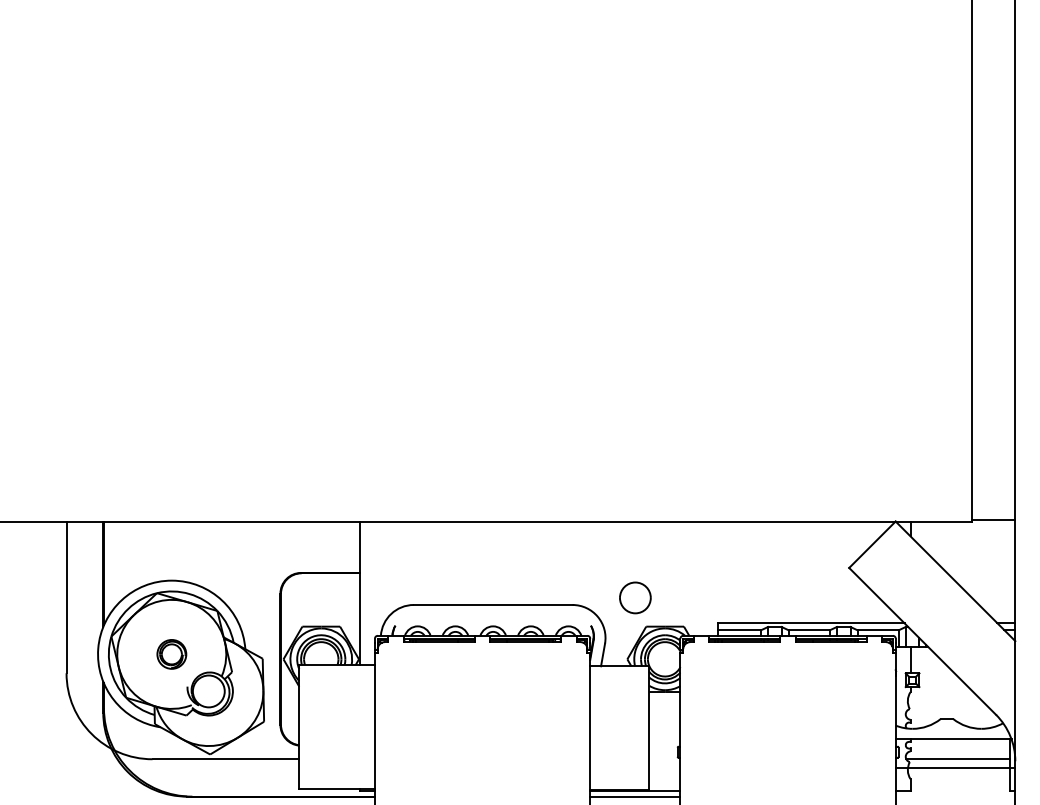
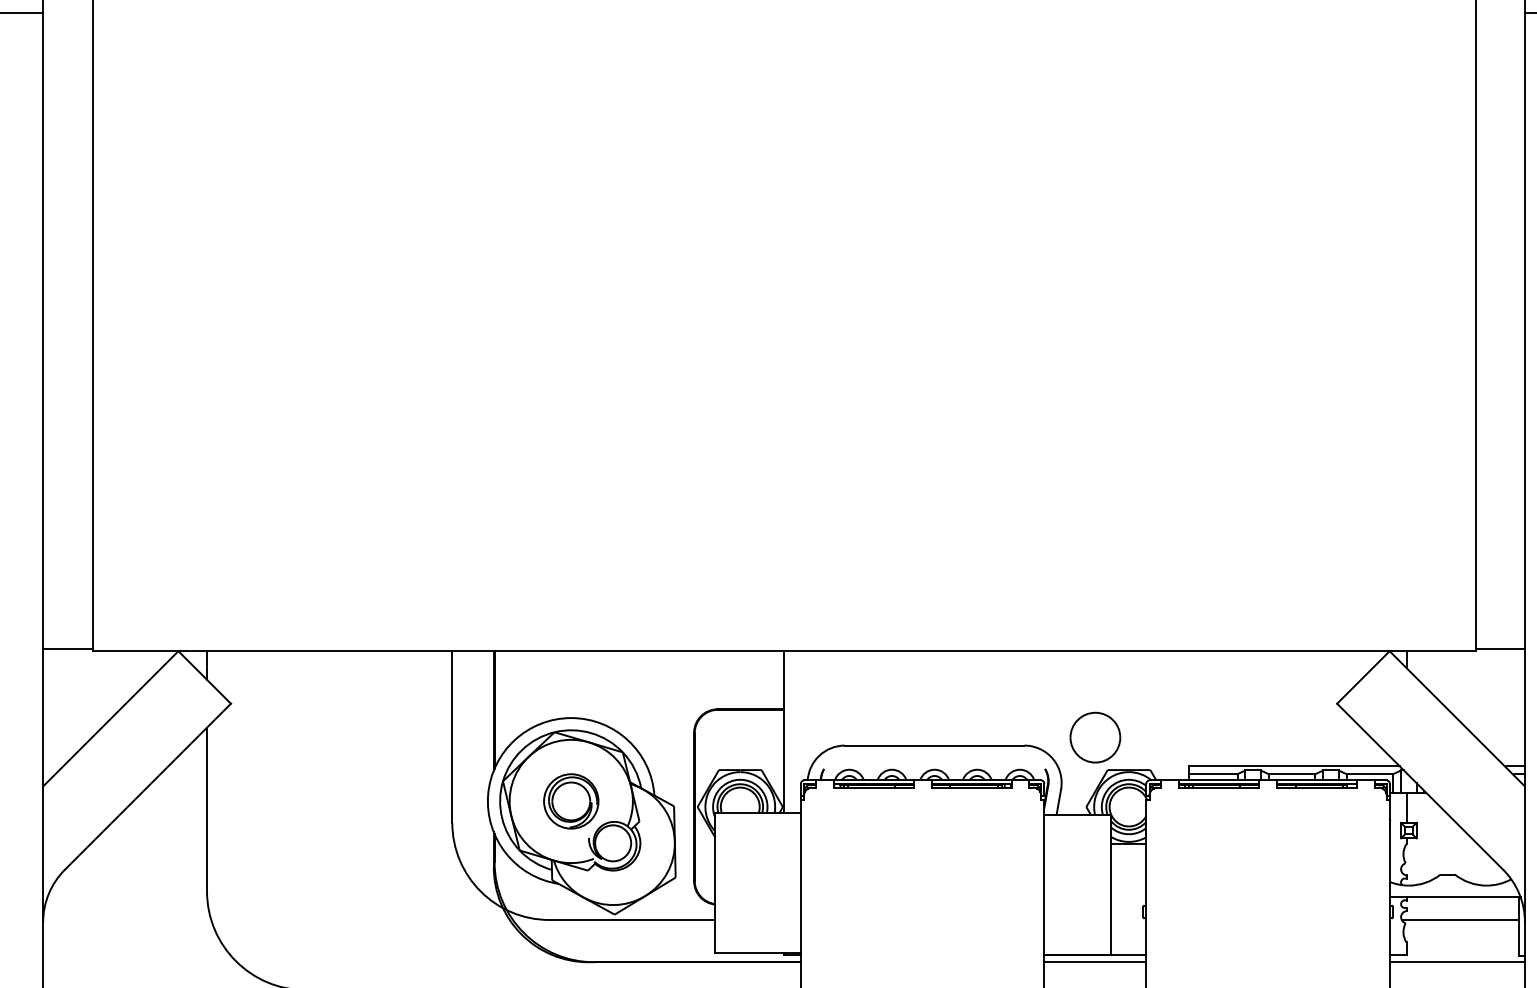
part: (635, 597) -> (1095, 737), size x1.43
part: (171, 654) -> (571, 801), size x1.67
line: (954, 768) -> (1456, 962), moved

